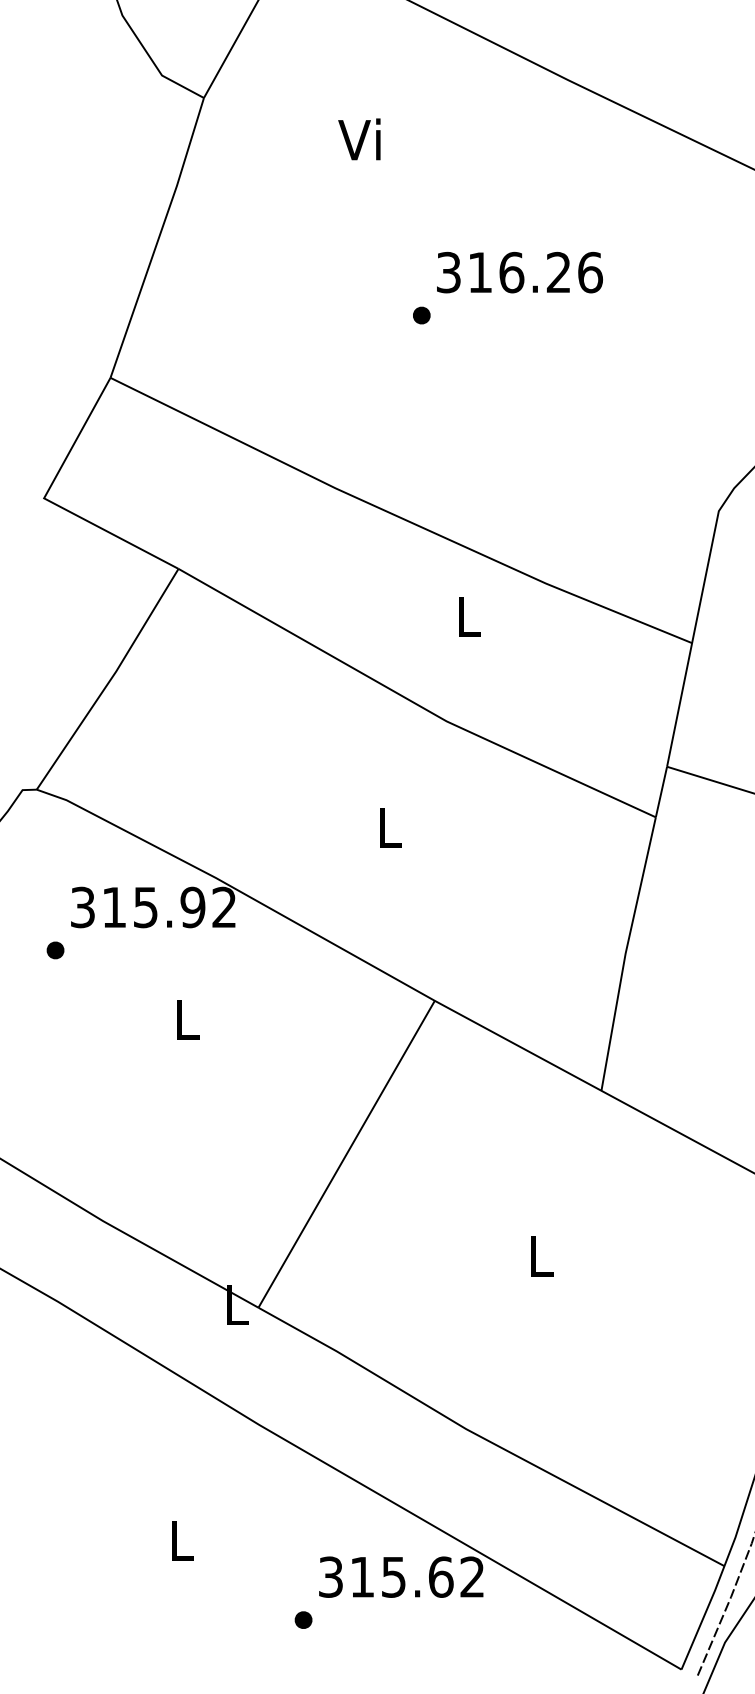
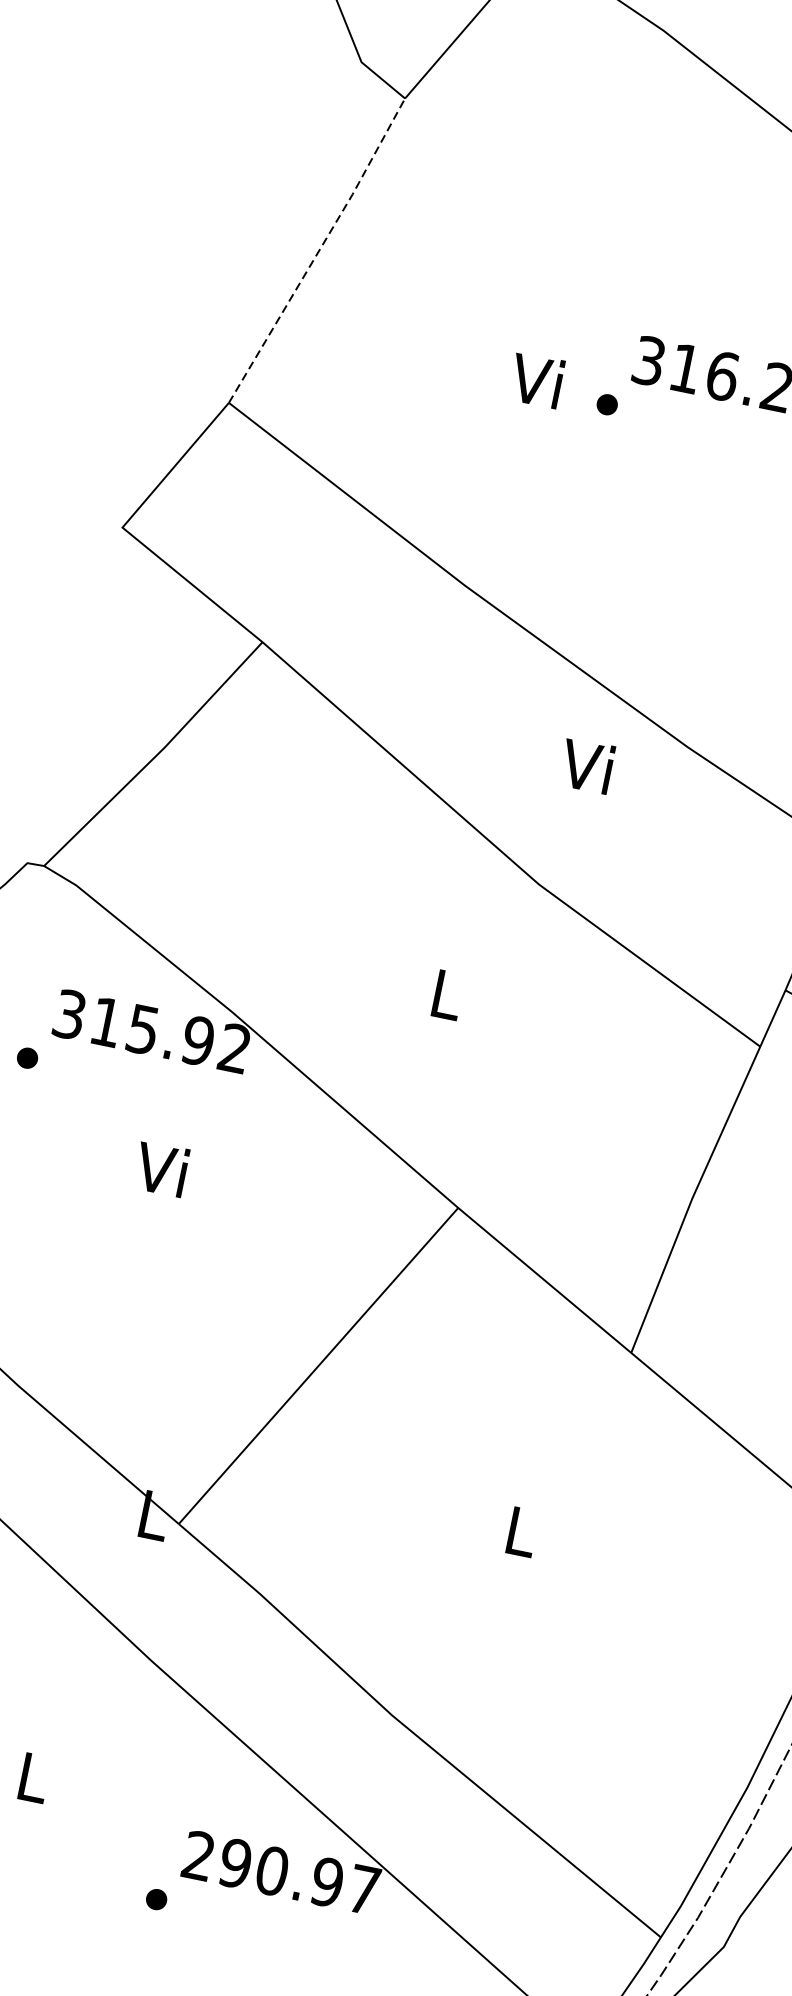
text: (359, 139) -> (536, 380), moved
line: (159, 237) -> (319, 250), solid -> dashed
text: (465, 615) -> (586, 765), L -> Vi
text: (183, 1018) -> (160, 1168), L -> Vi
text: (401, 1576) -> (281, 1872), 315.62 -> 290.97

